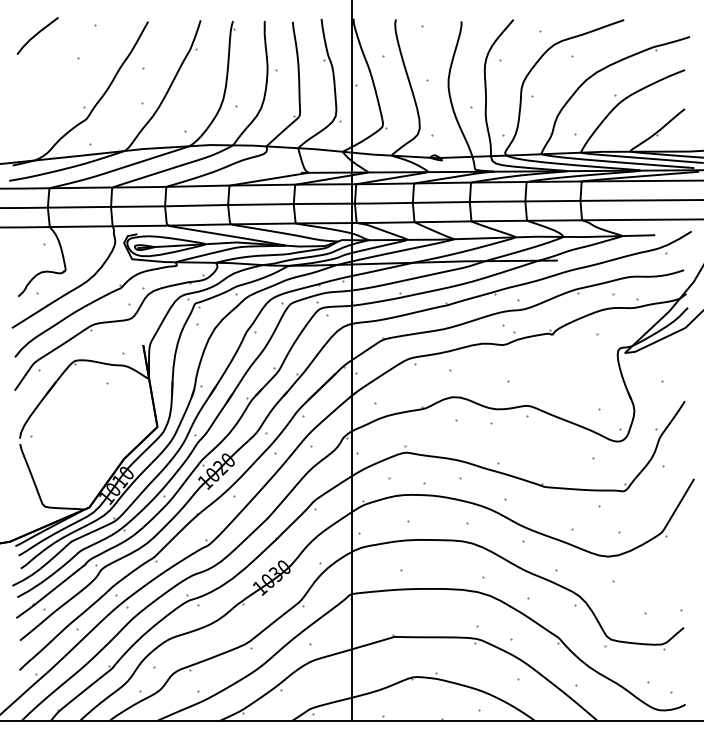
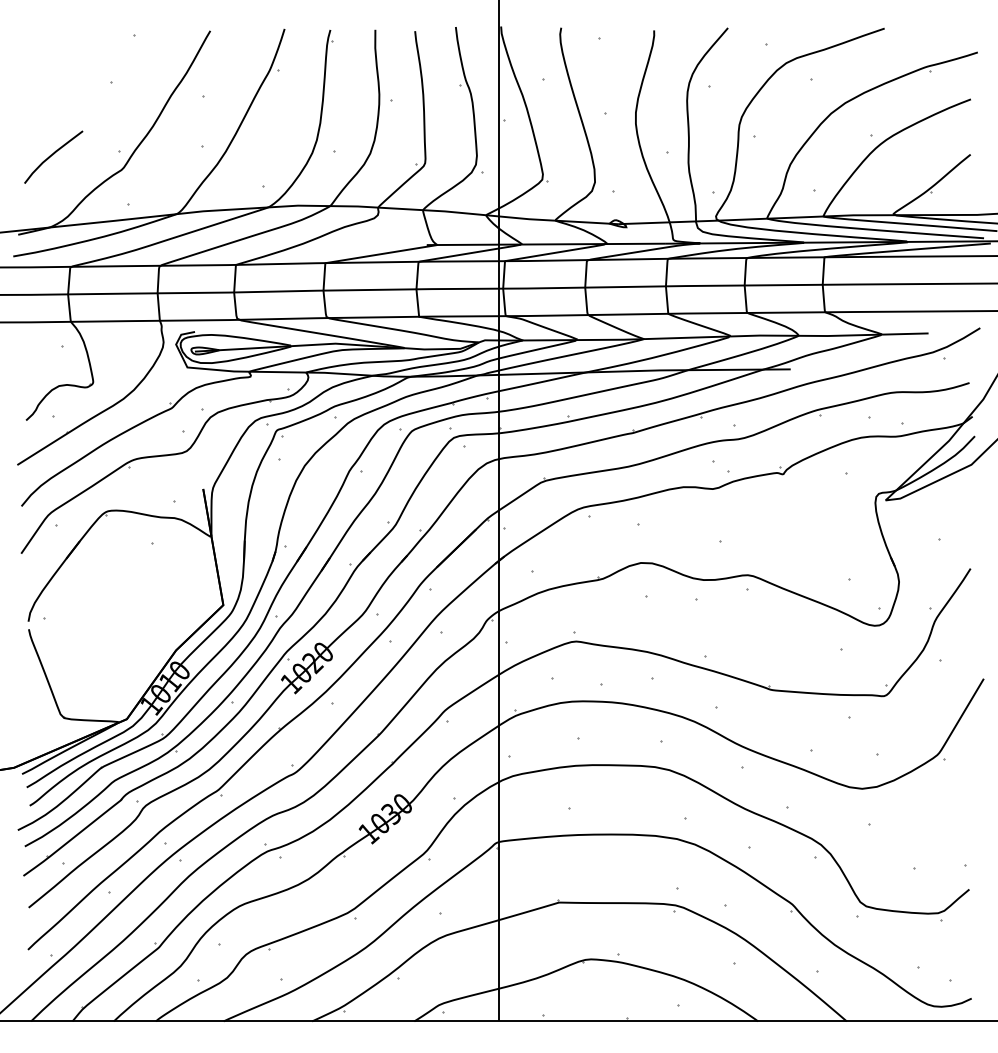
curve: (36, 34) -> (52, 155), moved

